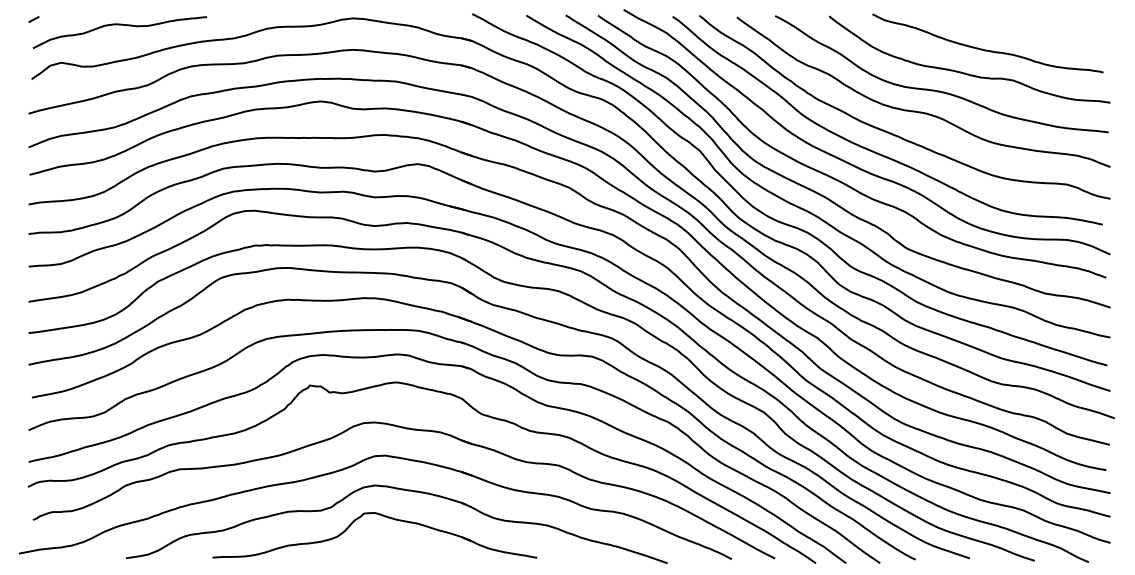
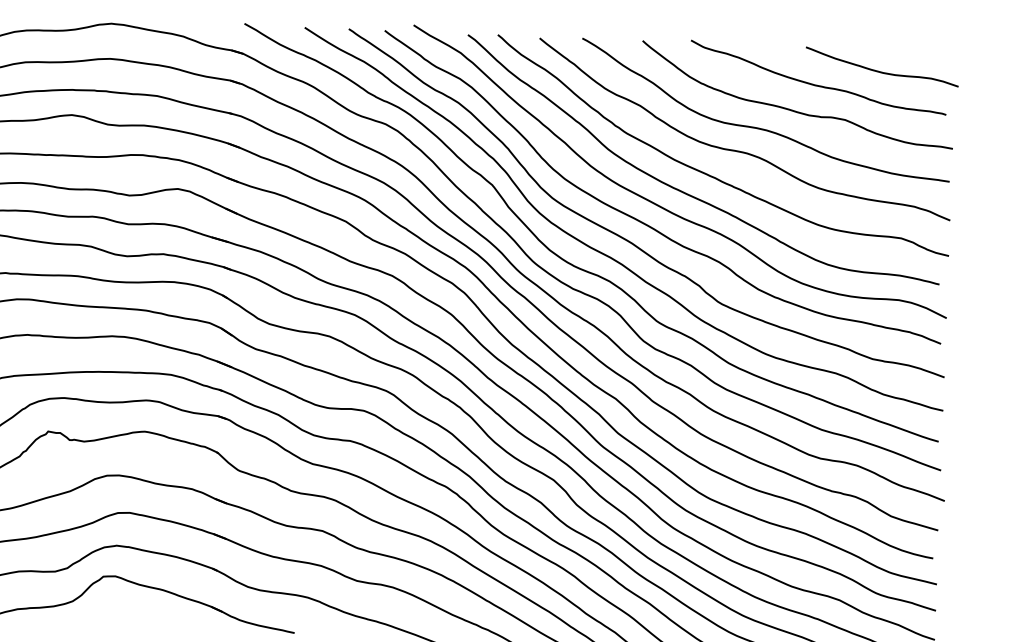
curve: (1043, 35) -> (880, 71), added

